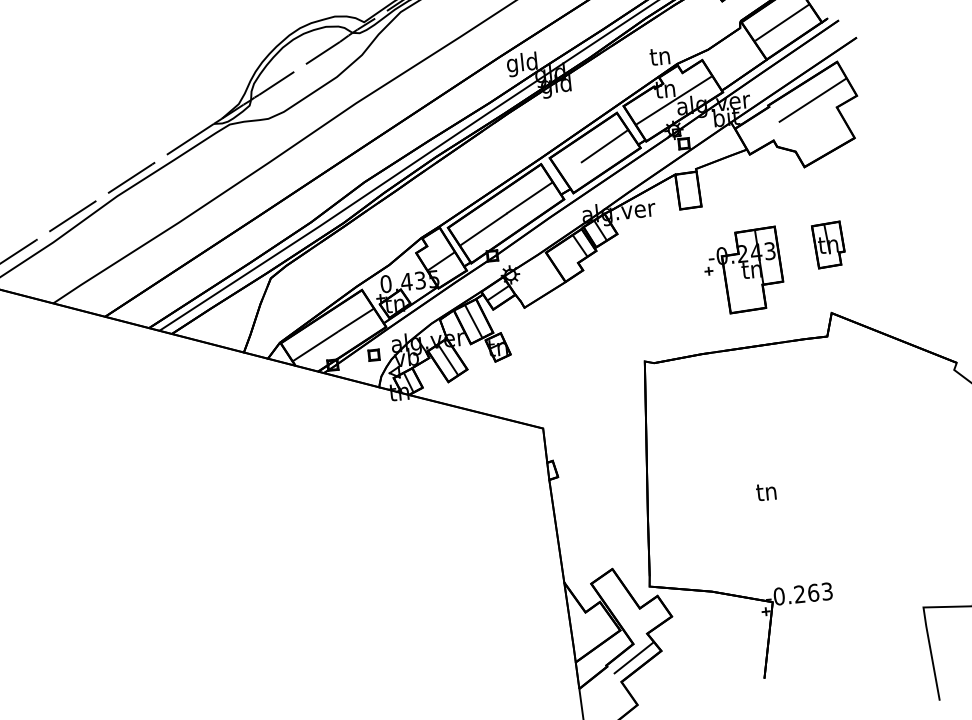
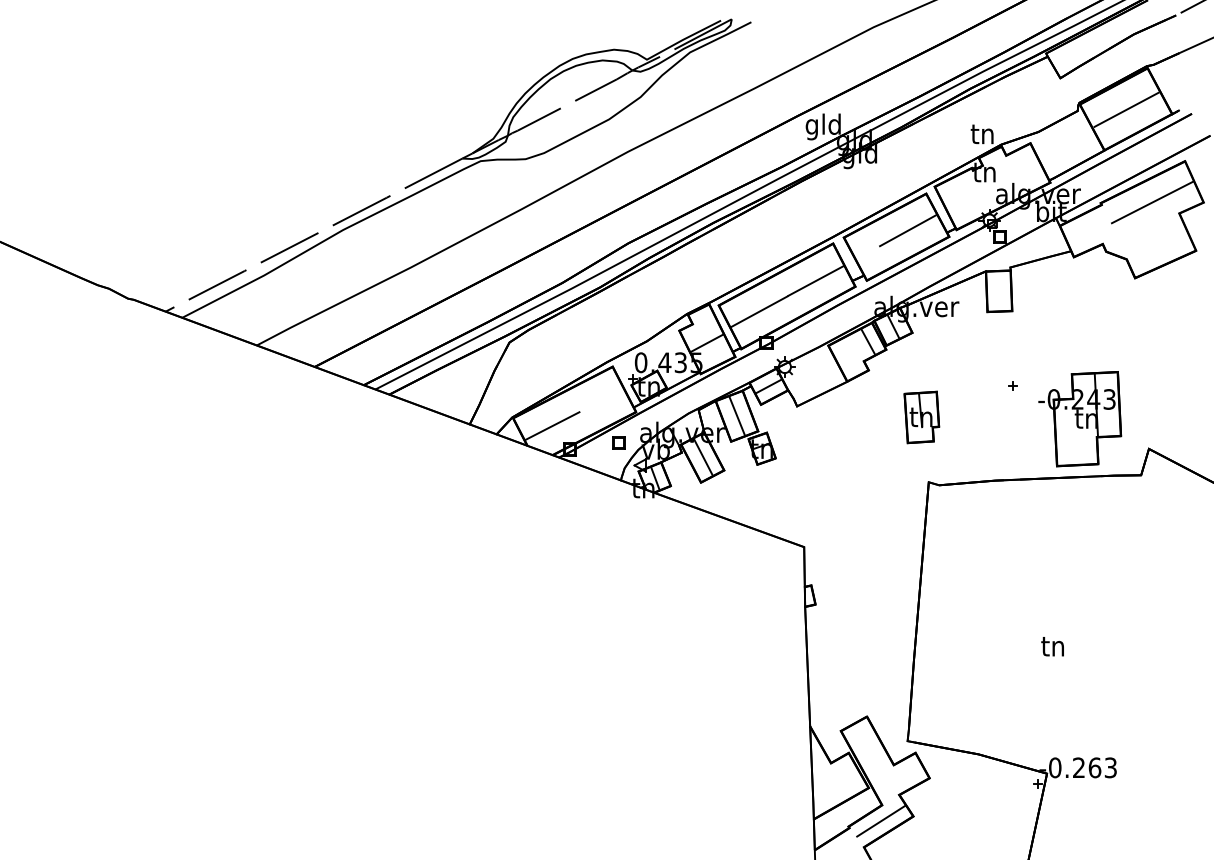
line: (673, 100) -> (992, 186), removed
part: (828, 245) -> (921, 417), moved
part: (746, 270) -> (1080, 419), moved
line: (356, 320) -> (602, 400), removed

